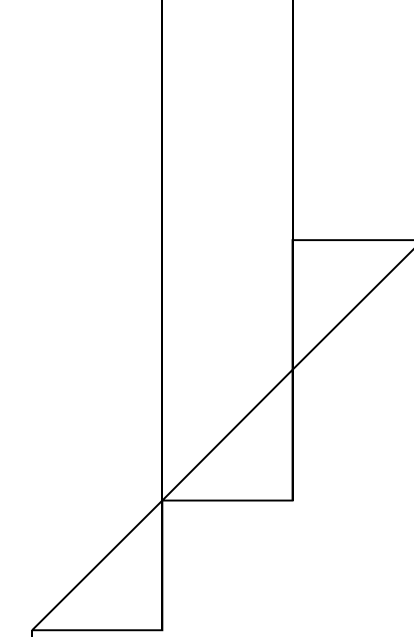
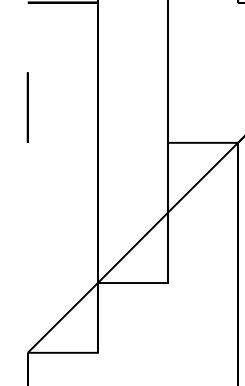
line: (31, 174) -> (27, 107), added

